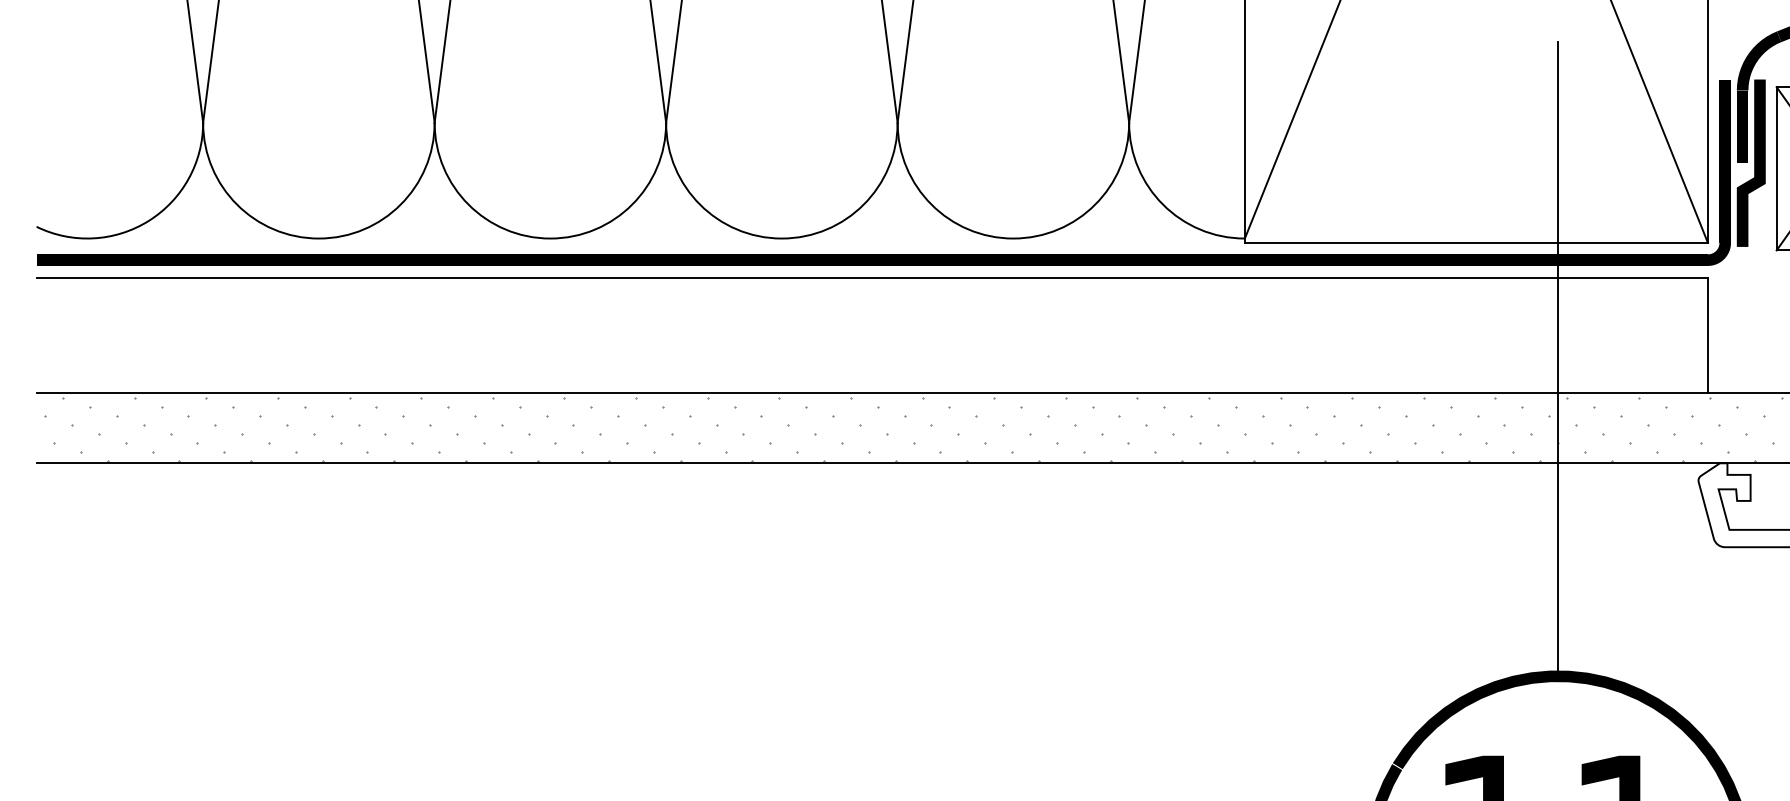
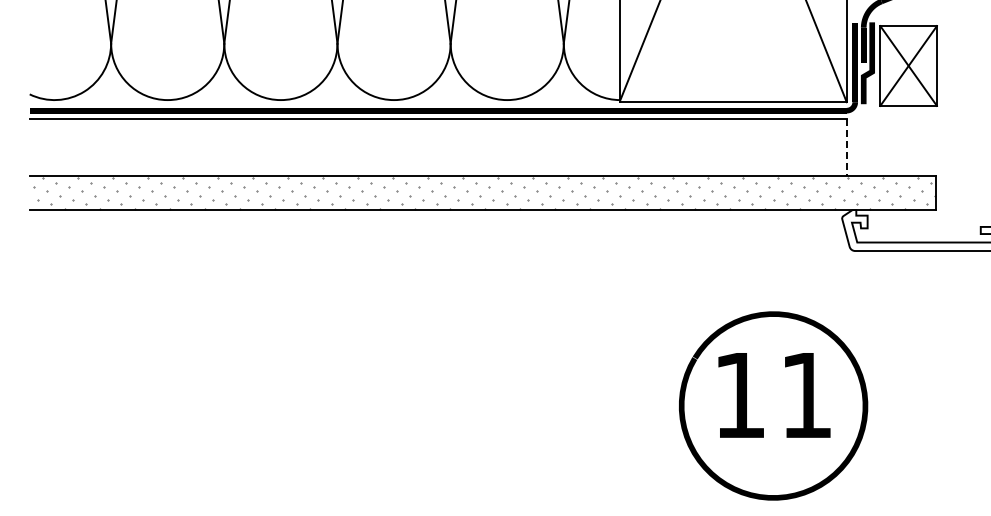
line: (1707, 335) -> (846, 147), solid -> dashed
line: (1558, 357) -> (773, 158), removed

